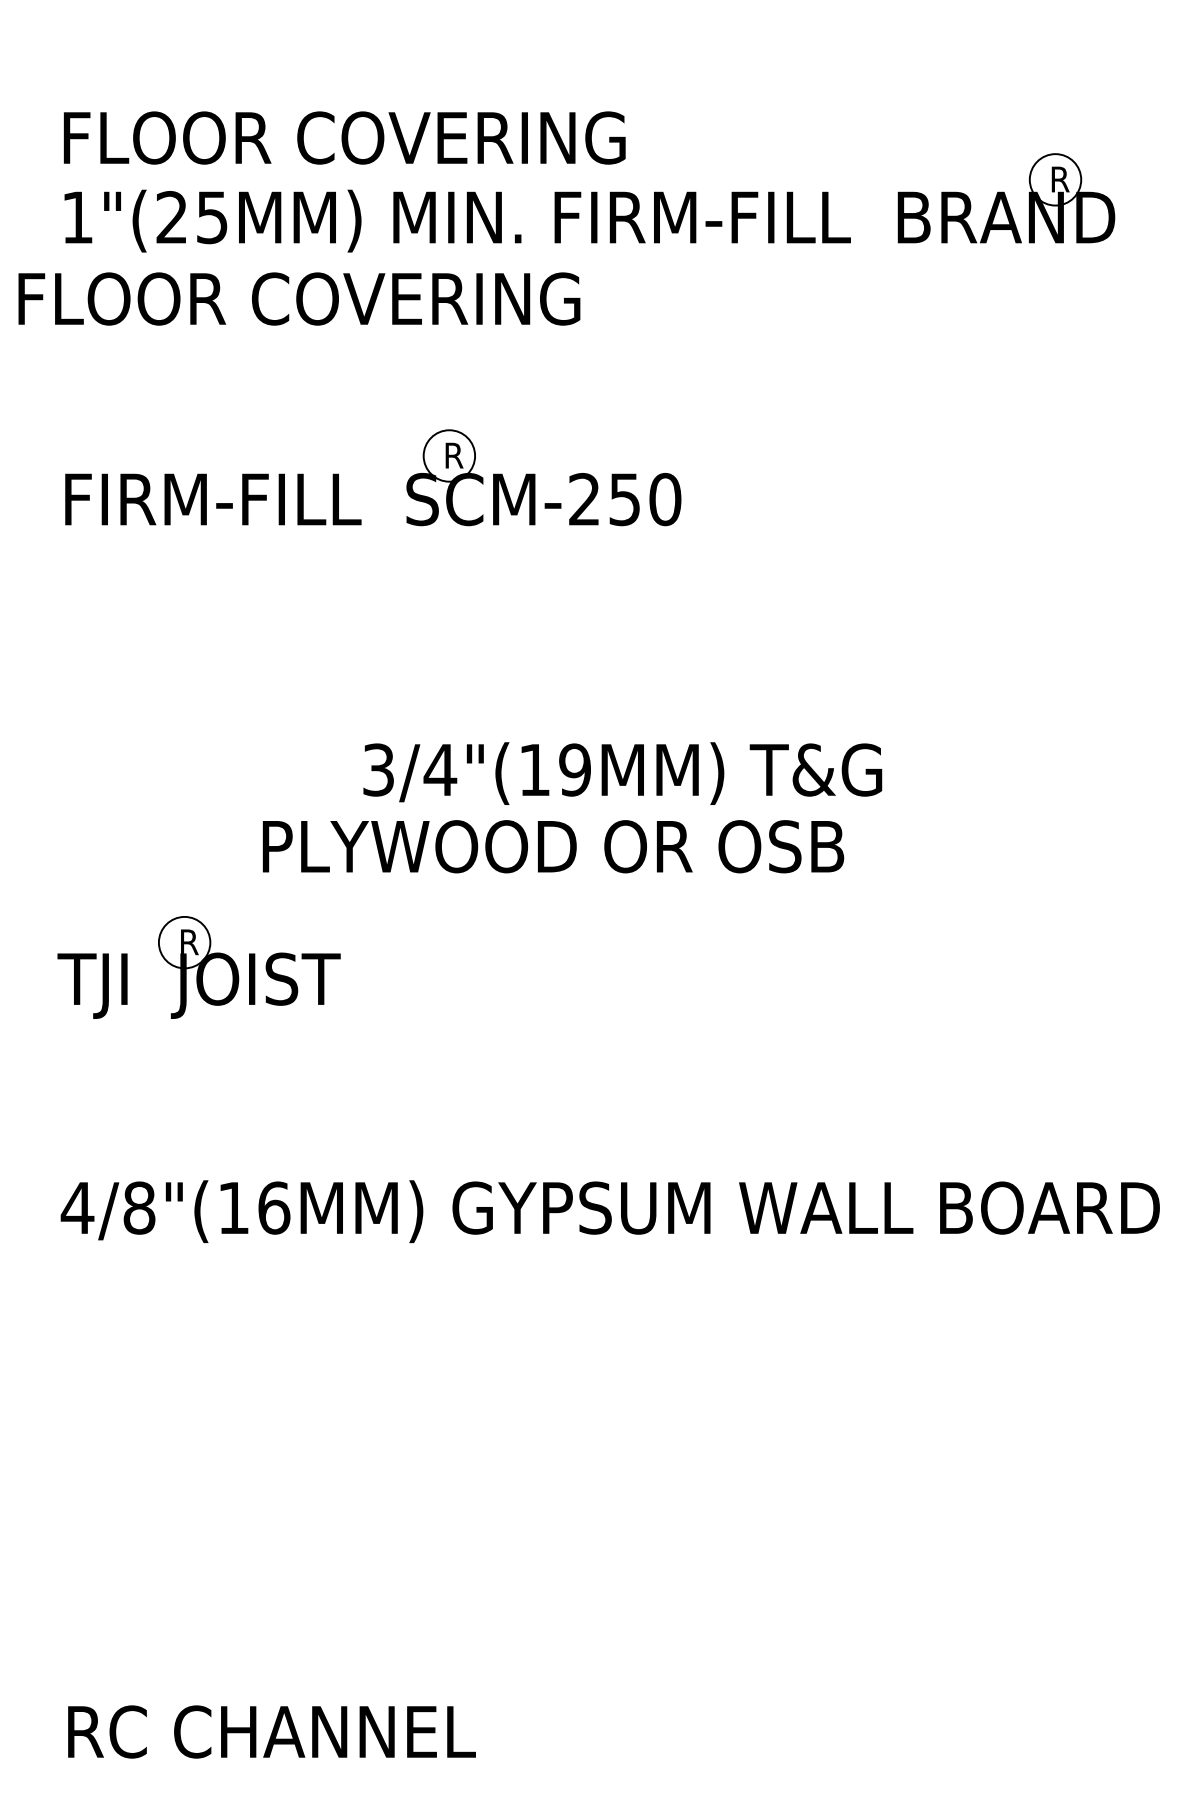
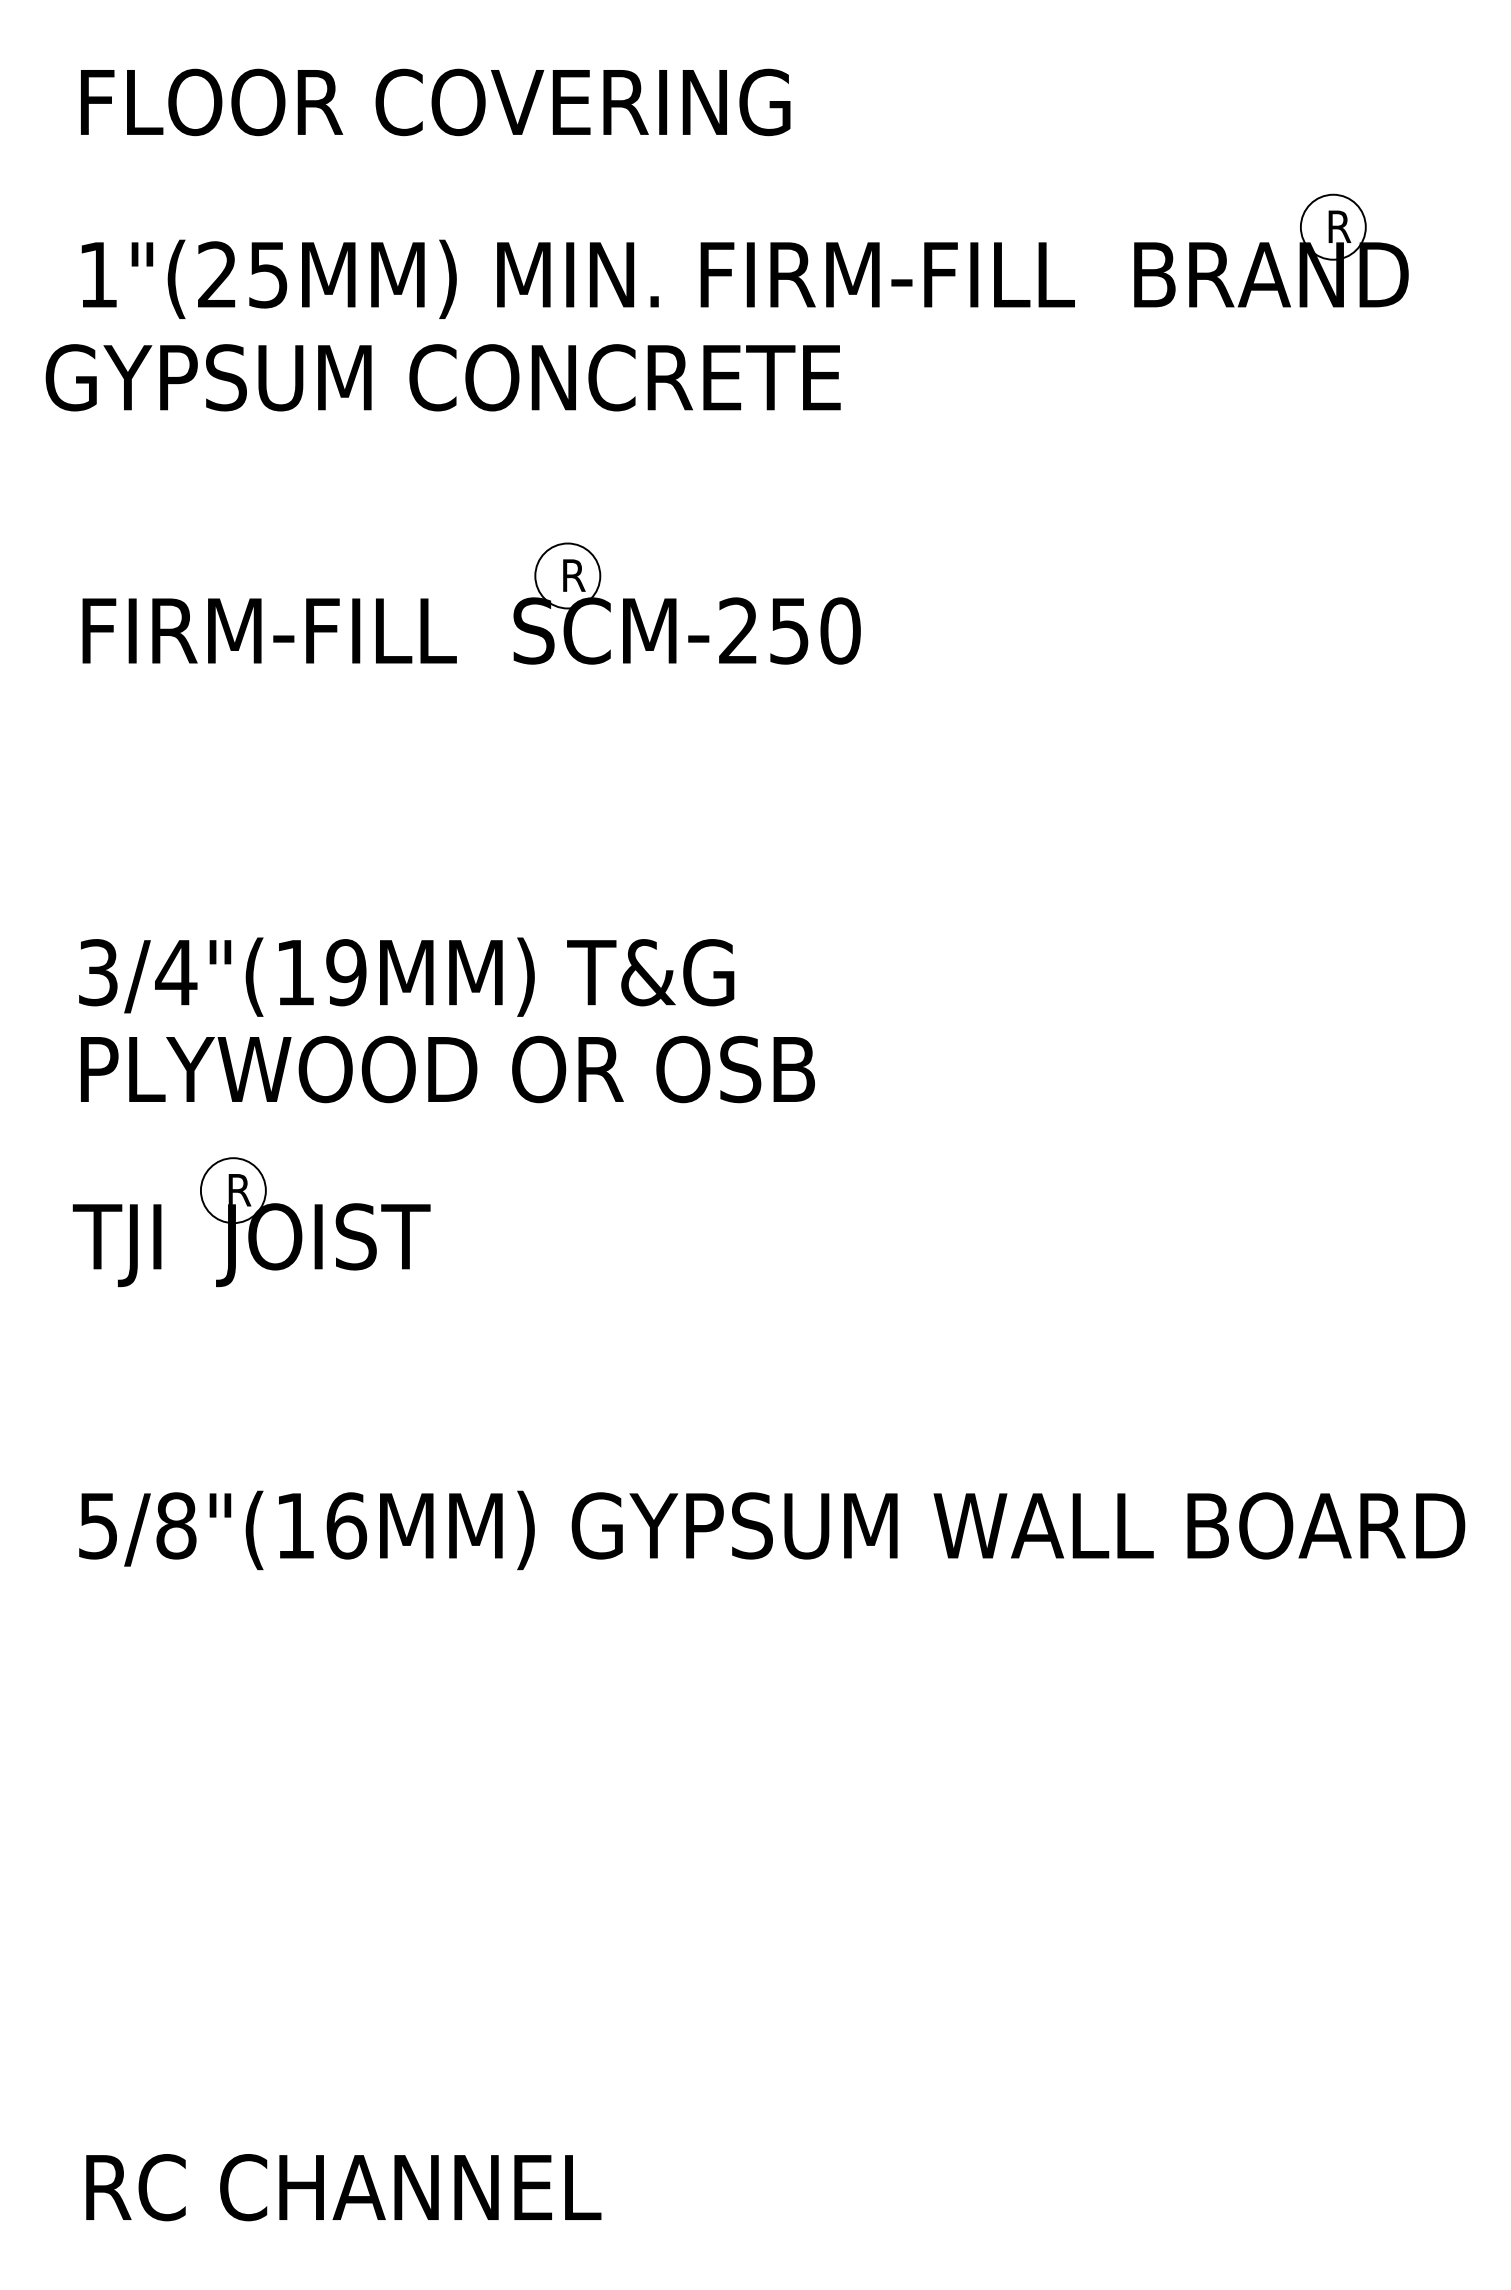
text: (344, 137) -> (435, 101), moved
text: (341, 298) -> (431, 377), FLOOR COVERING -> GYPSUM CONCRETE
text: (622, 773) -> (406, 977), moved
text: (553, 846) -> (447, 1069), moved
text: (77, 1208) -> (98, 1526), 4/8"(16MM) -> 5/8"(16MM)

